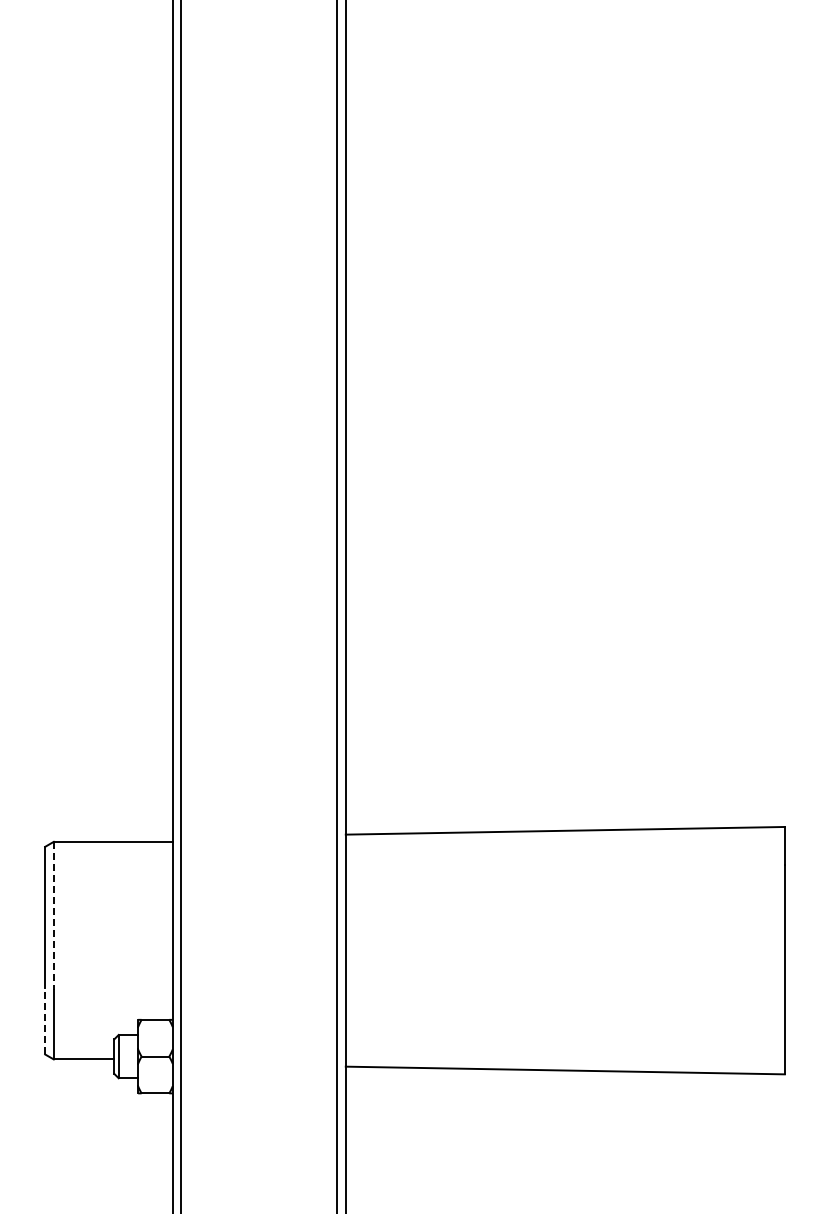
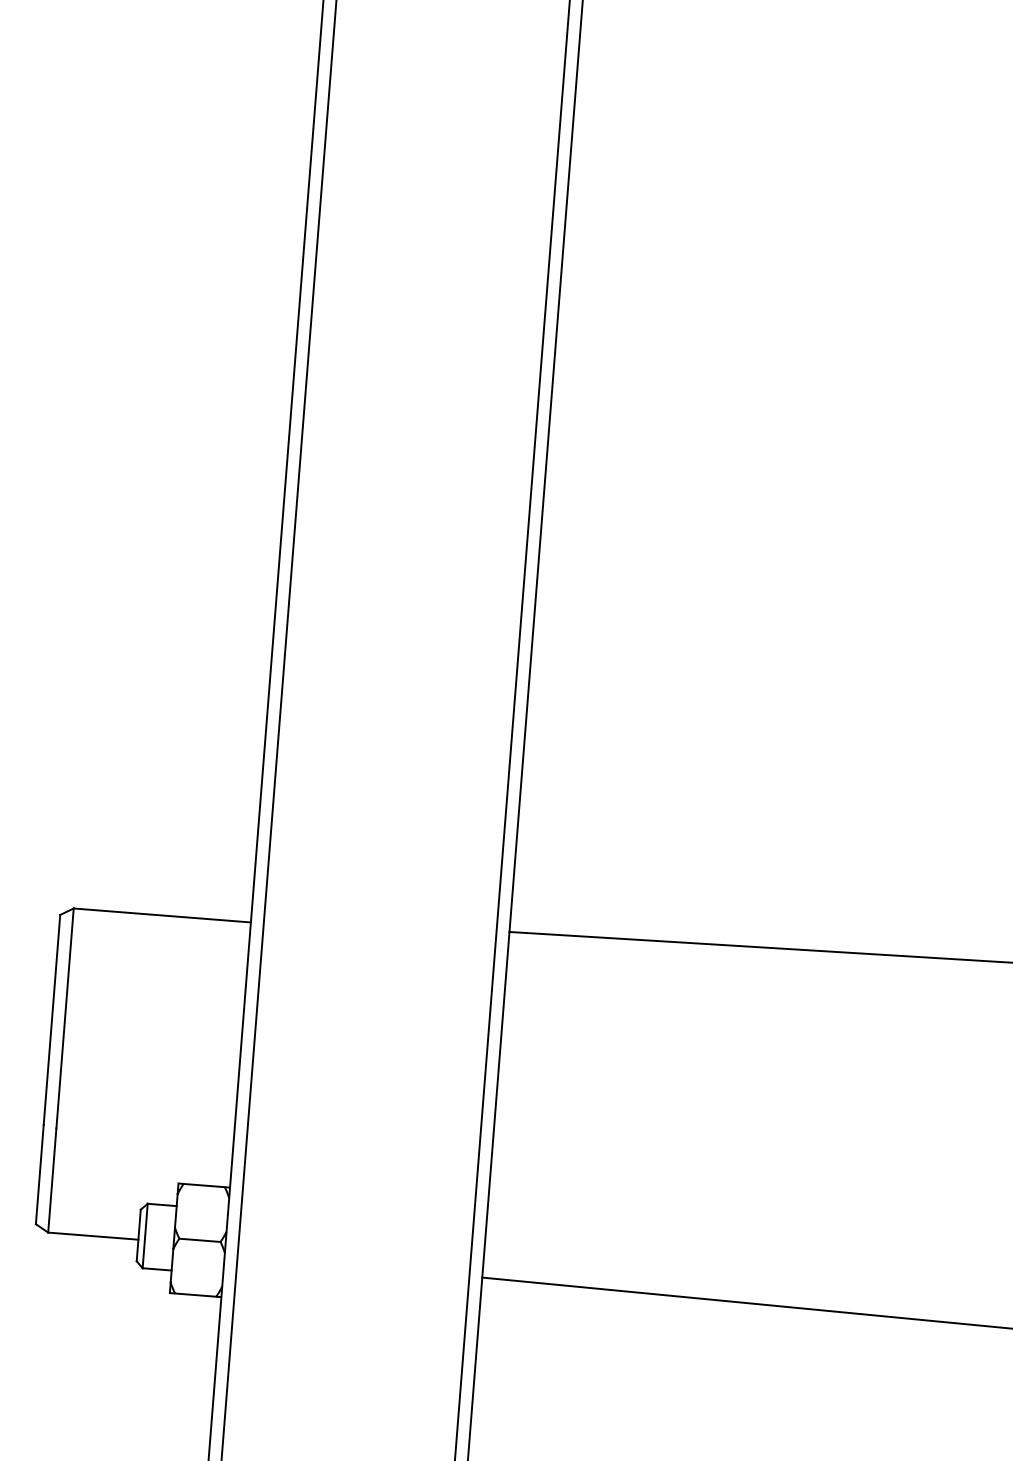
line: (53, 915) -> (64, 1018), dashed -> solid
line: (45, 1020) -> (40, 1173), dashed -> solid

